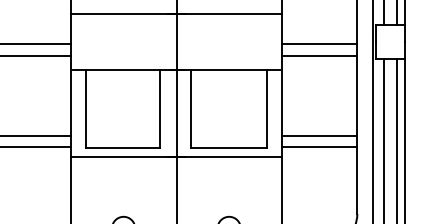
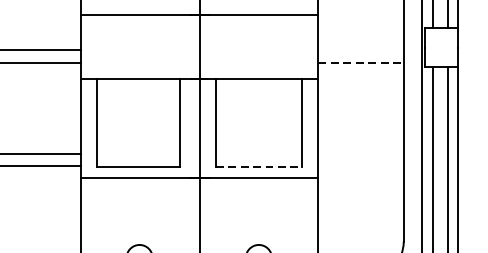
line: (319, 44) -> (360, 50), removed
line: (319, 55) -> (360, 62), solid -> dashed
line: (319, 135) -> (360, 153), removed
line: (319, 147) -> (360, 166), removed
line: (229, 148) -> (259, 167), solid -> dashed

